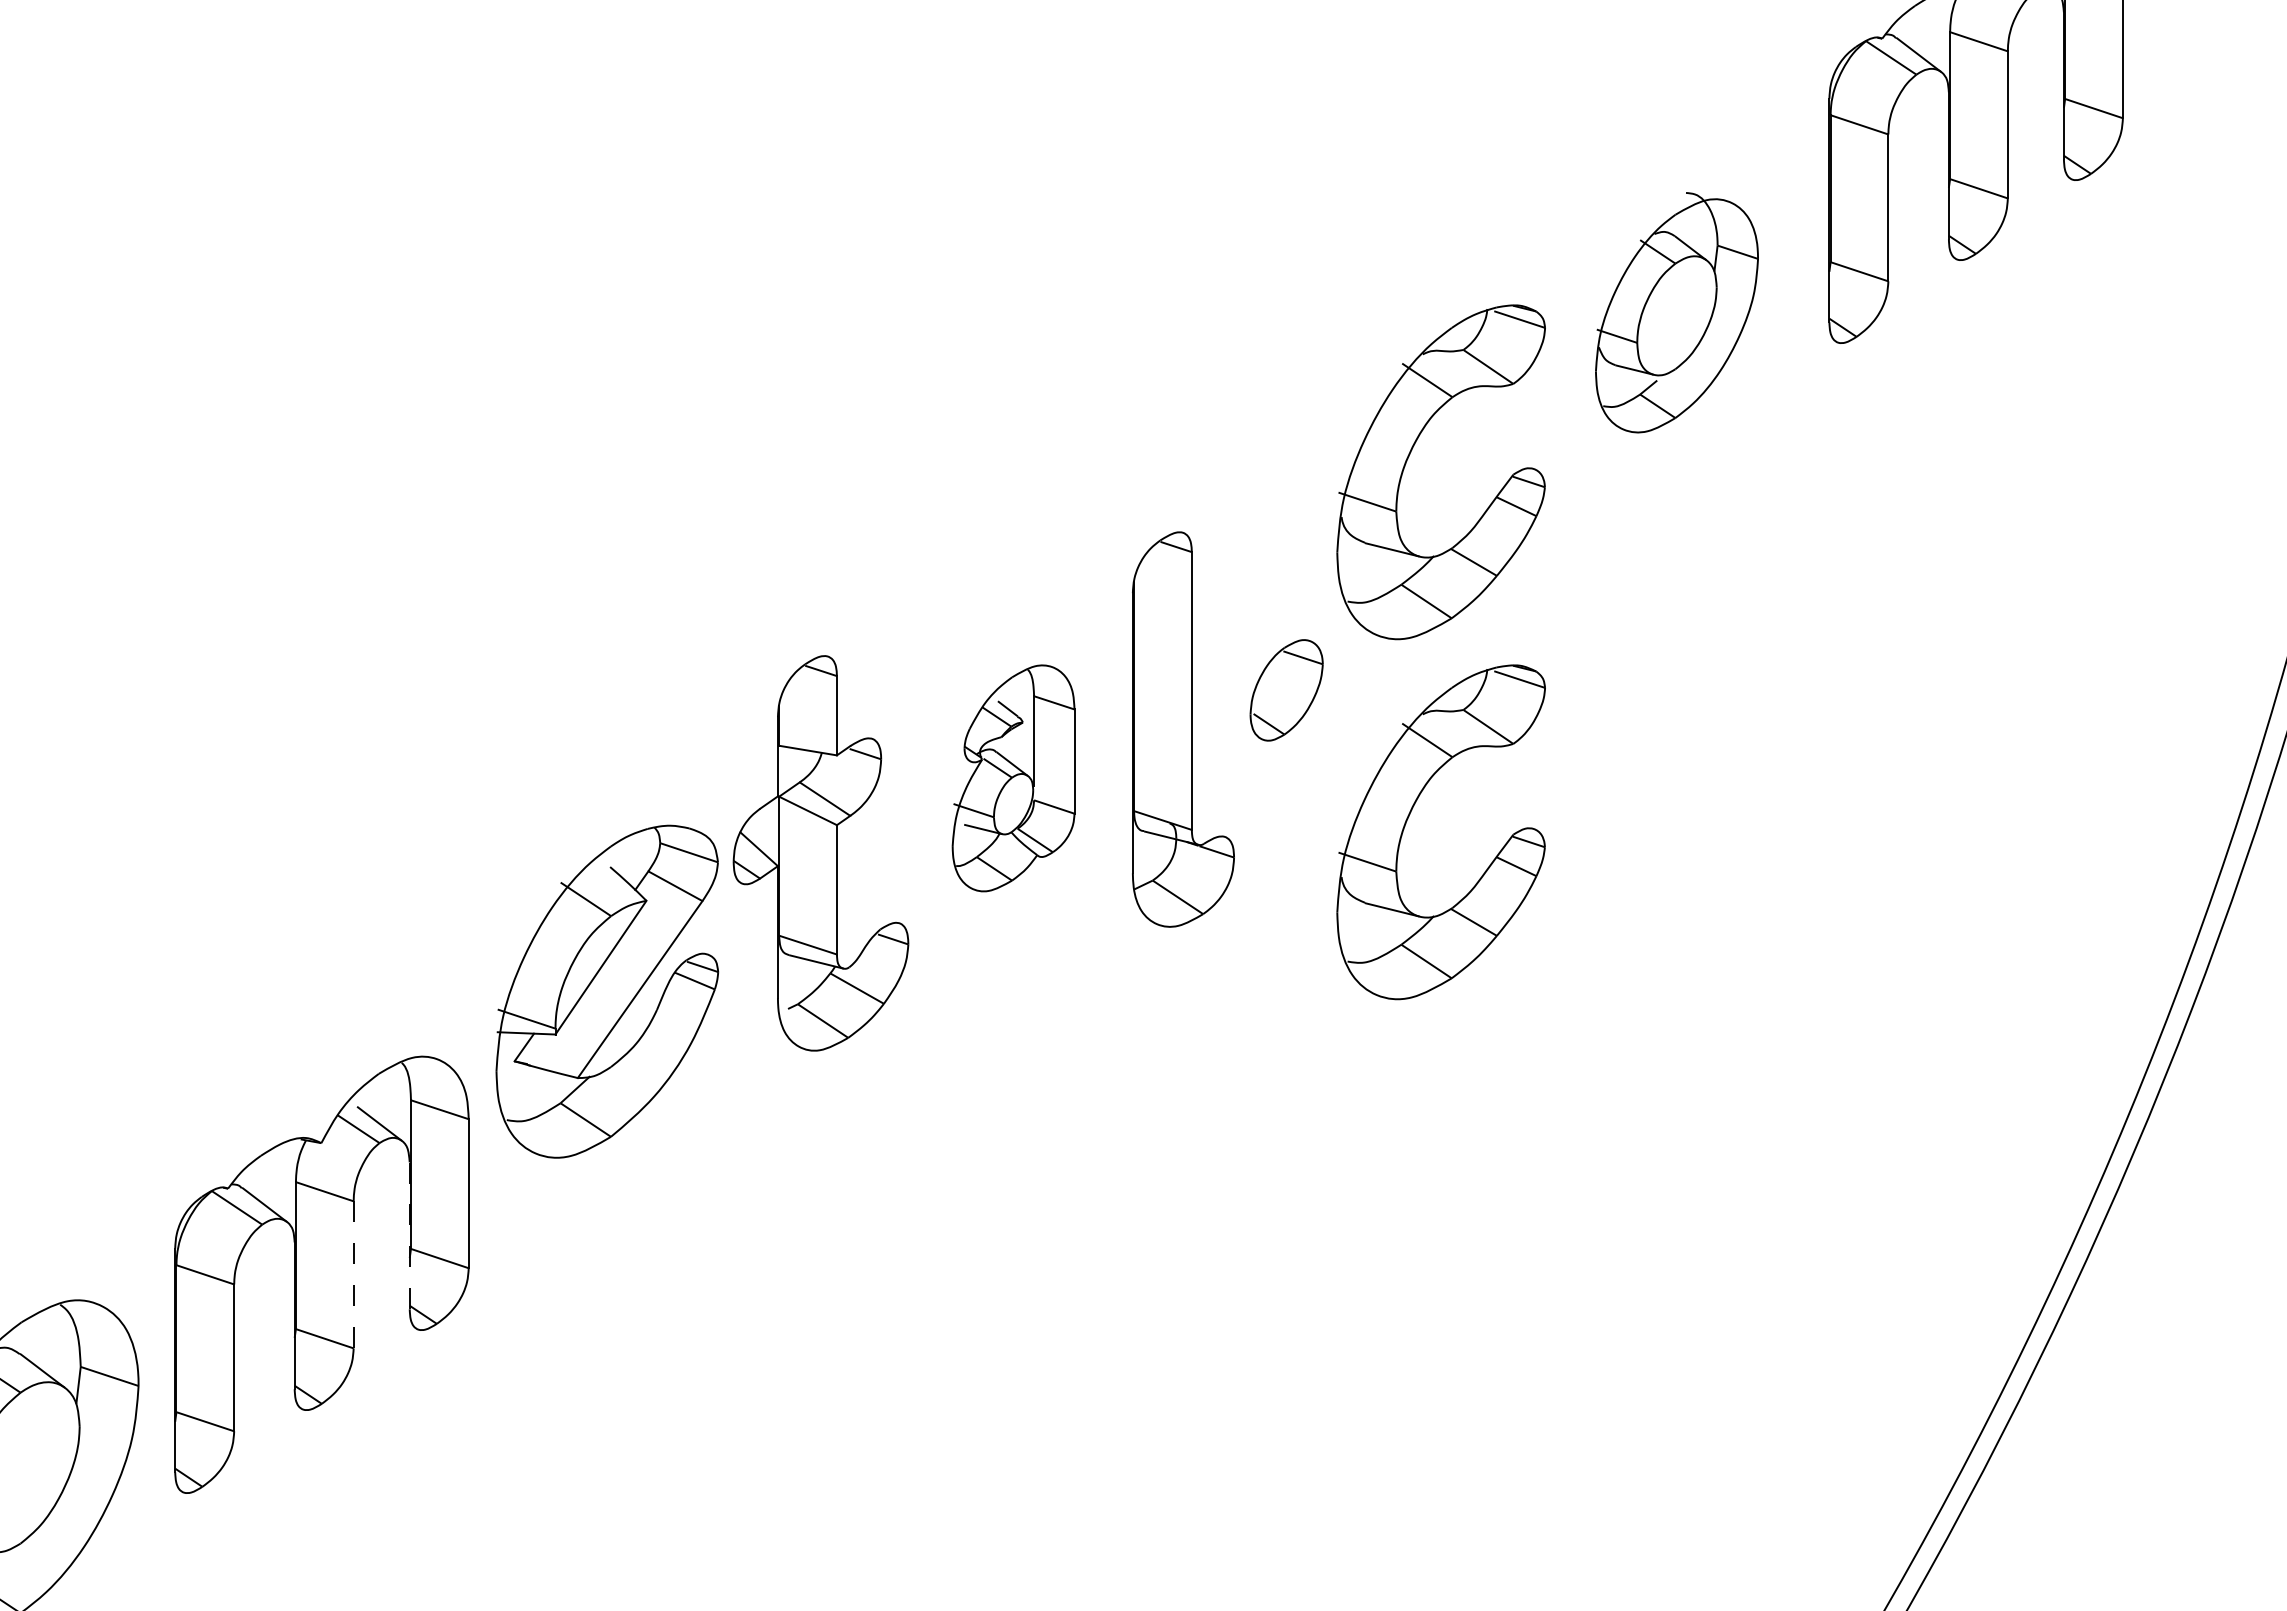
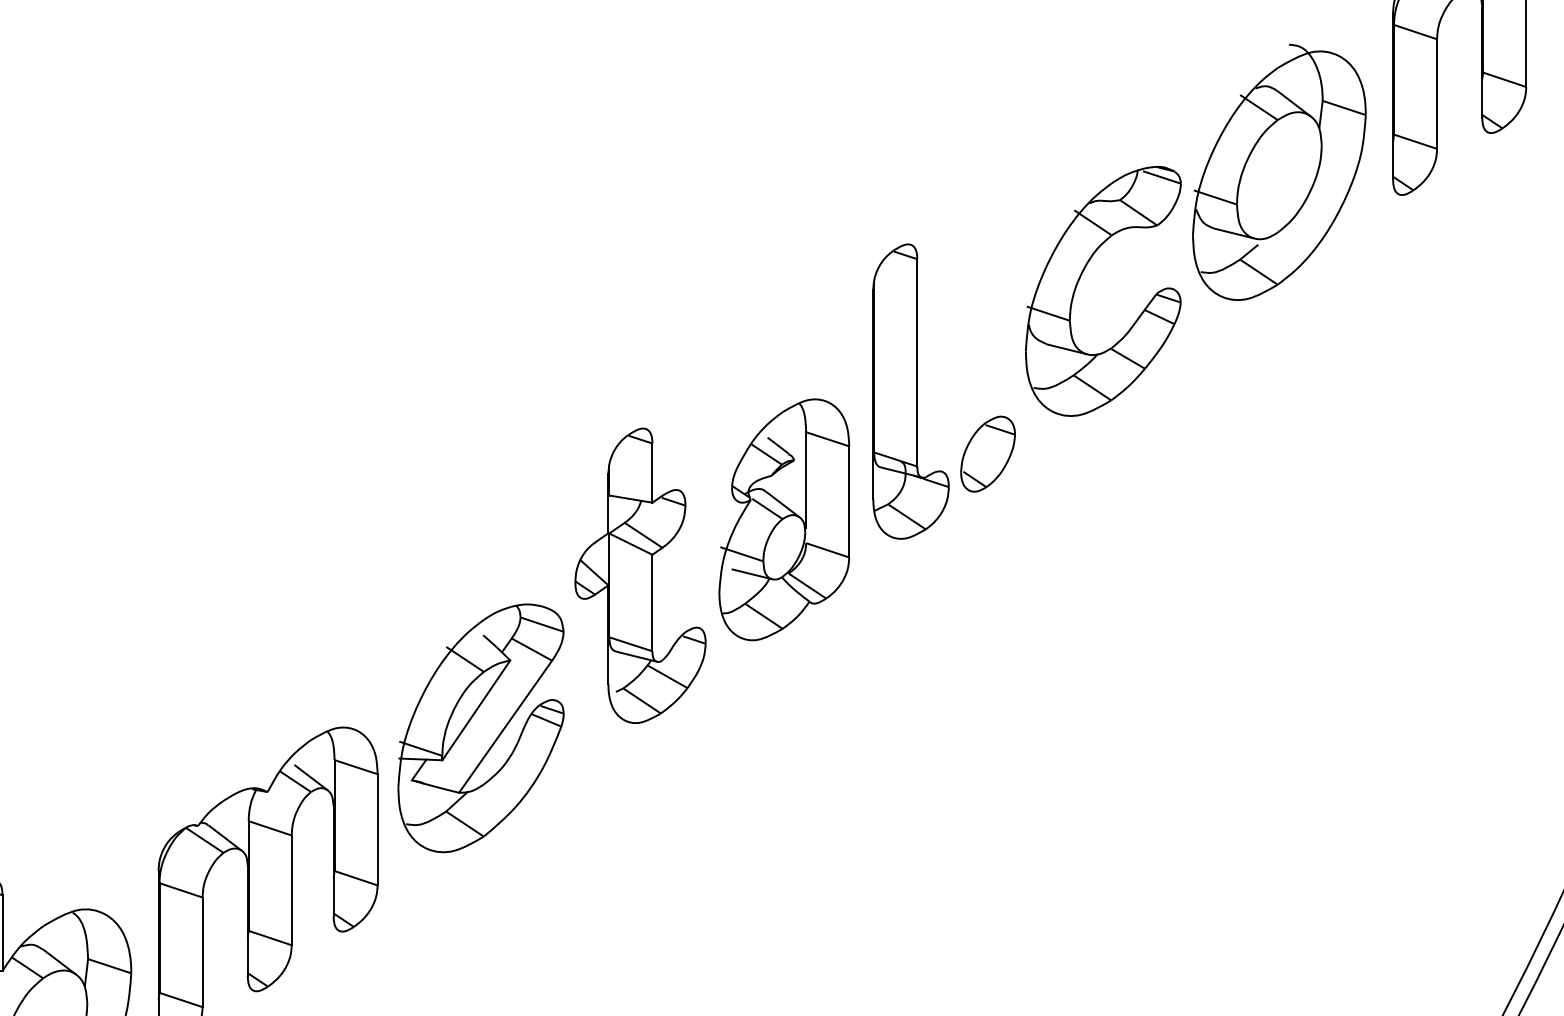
part: (1676, 312) -> (1279, 172), size x1.43
part: (1183, 729) -> (911, 391), moved
part: (1013, 778) -> (784, 519), size x1.43
part: (1408, 819) -> (1079, 550), removed
part: (607, 991) -> (481, 728), moved
line: (409, 1235) -> (333, 861), dashed -> solid
line: (353, 1274) -> (291, 890), dashed -> solid

